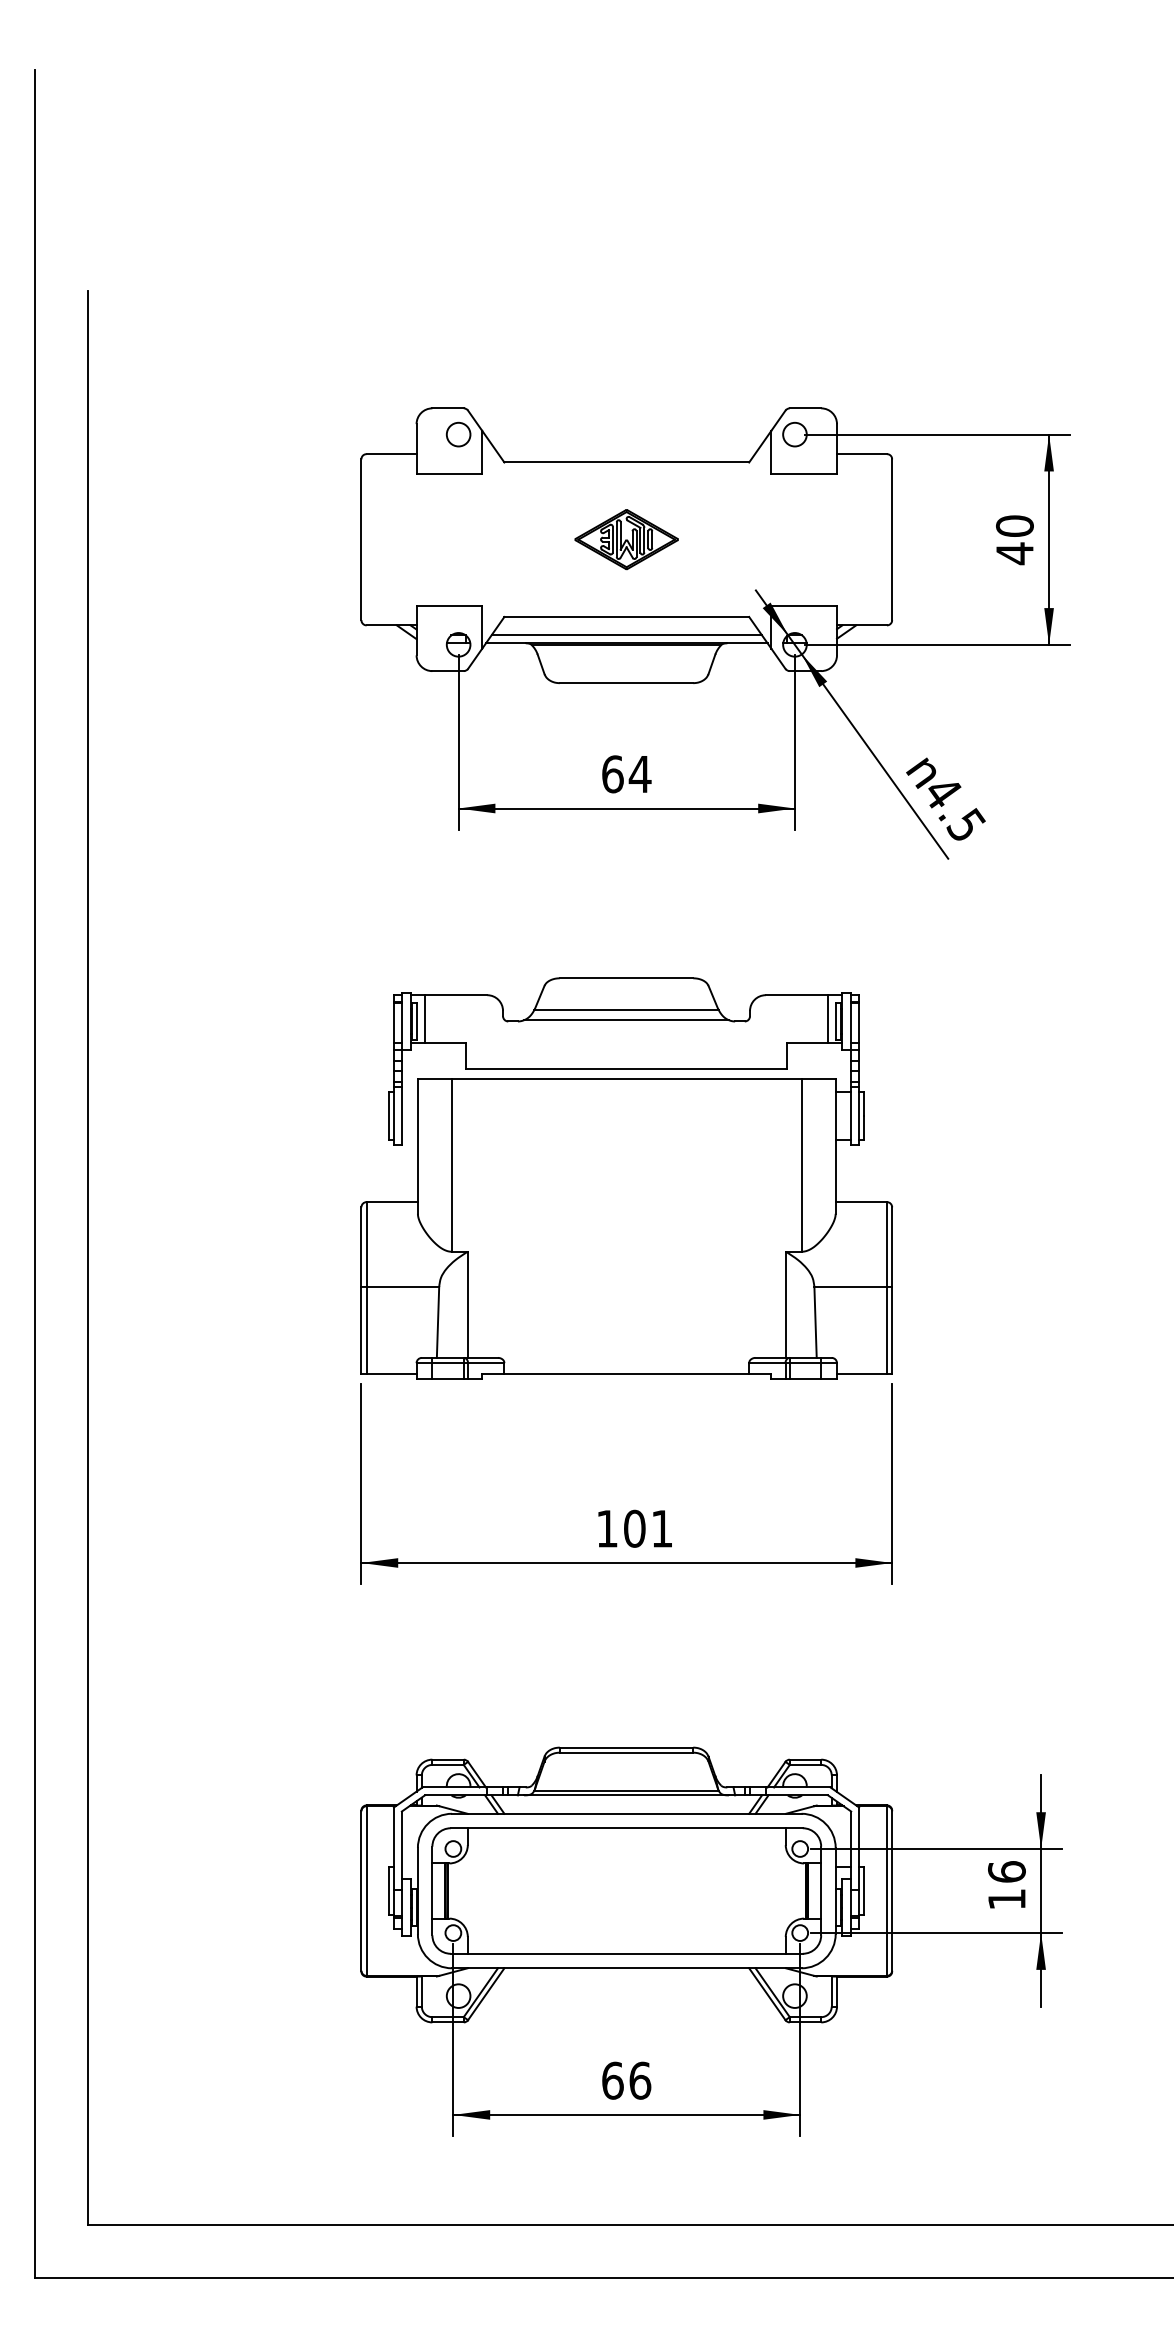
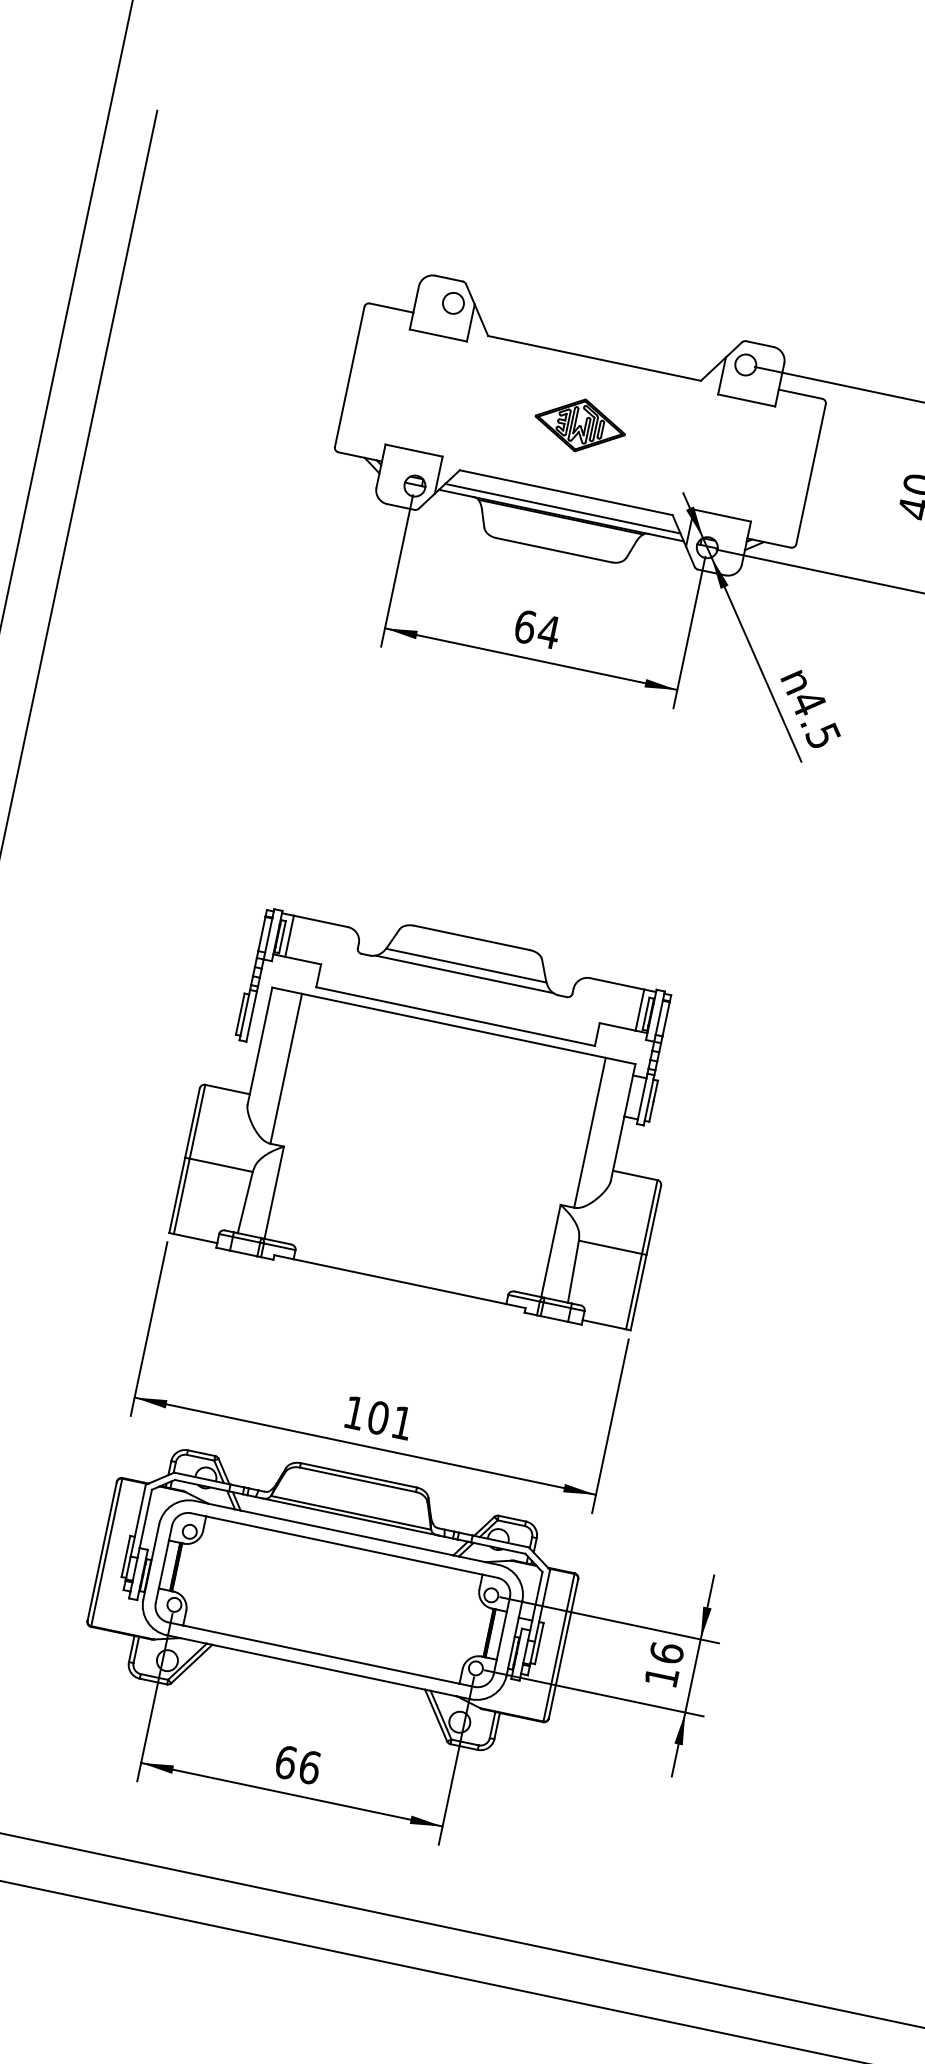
part: (626, 1280) -> (416, 1200), moved

